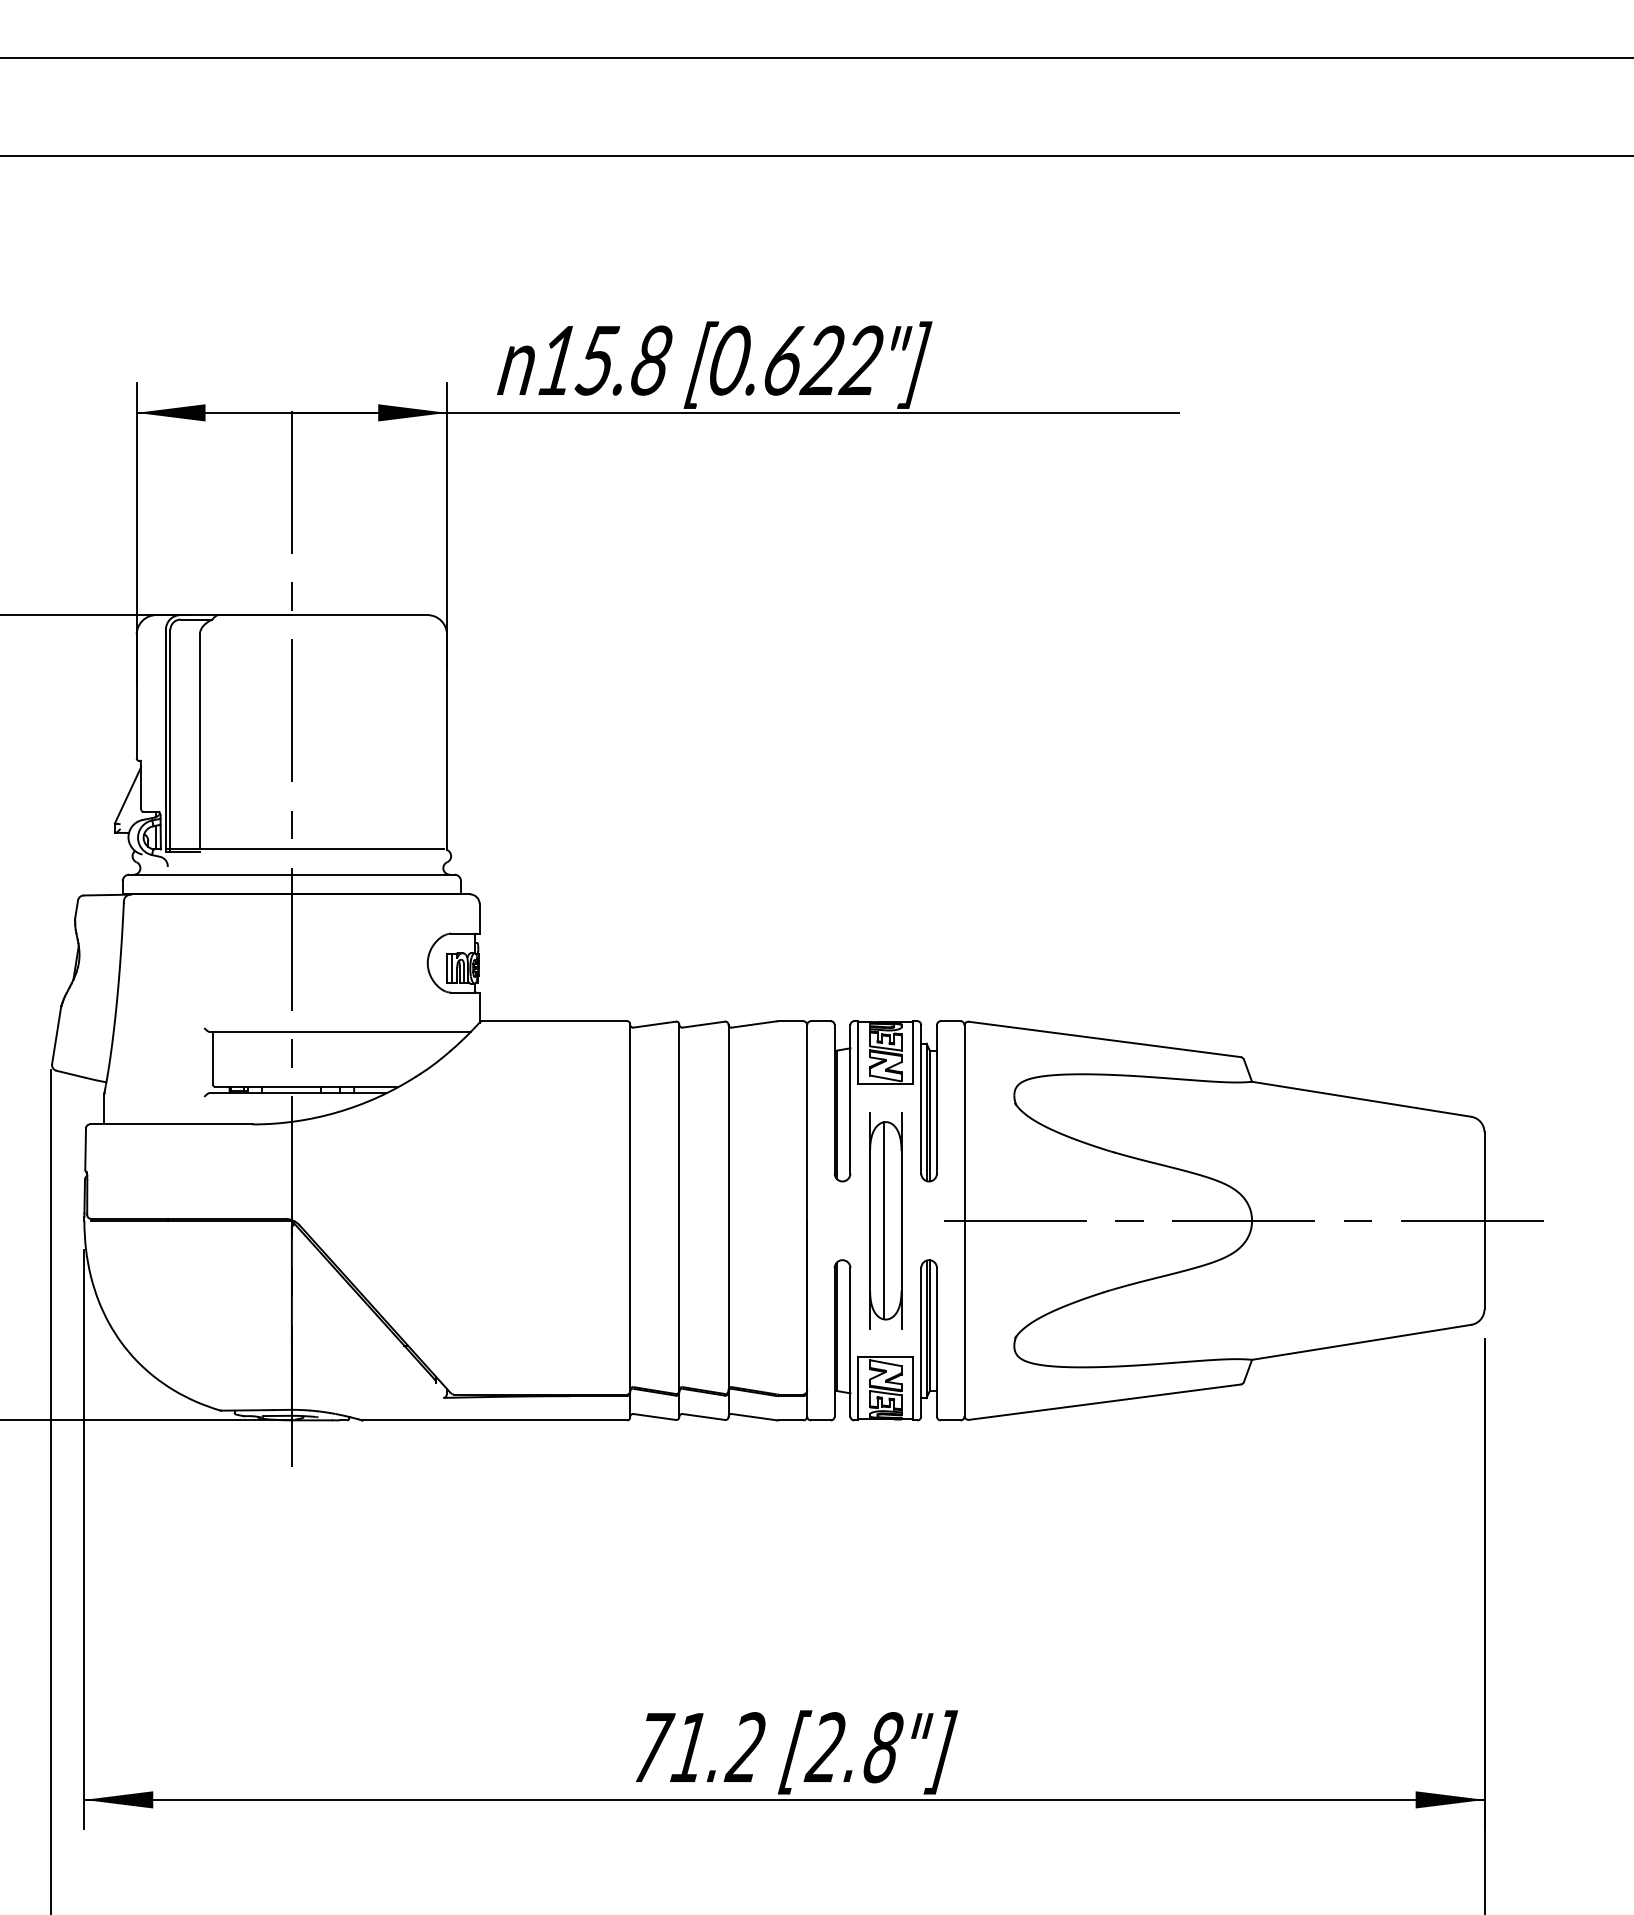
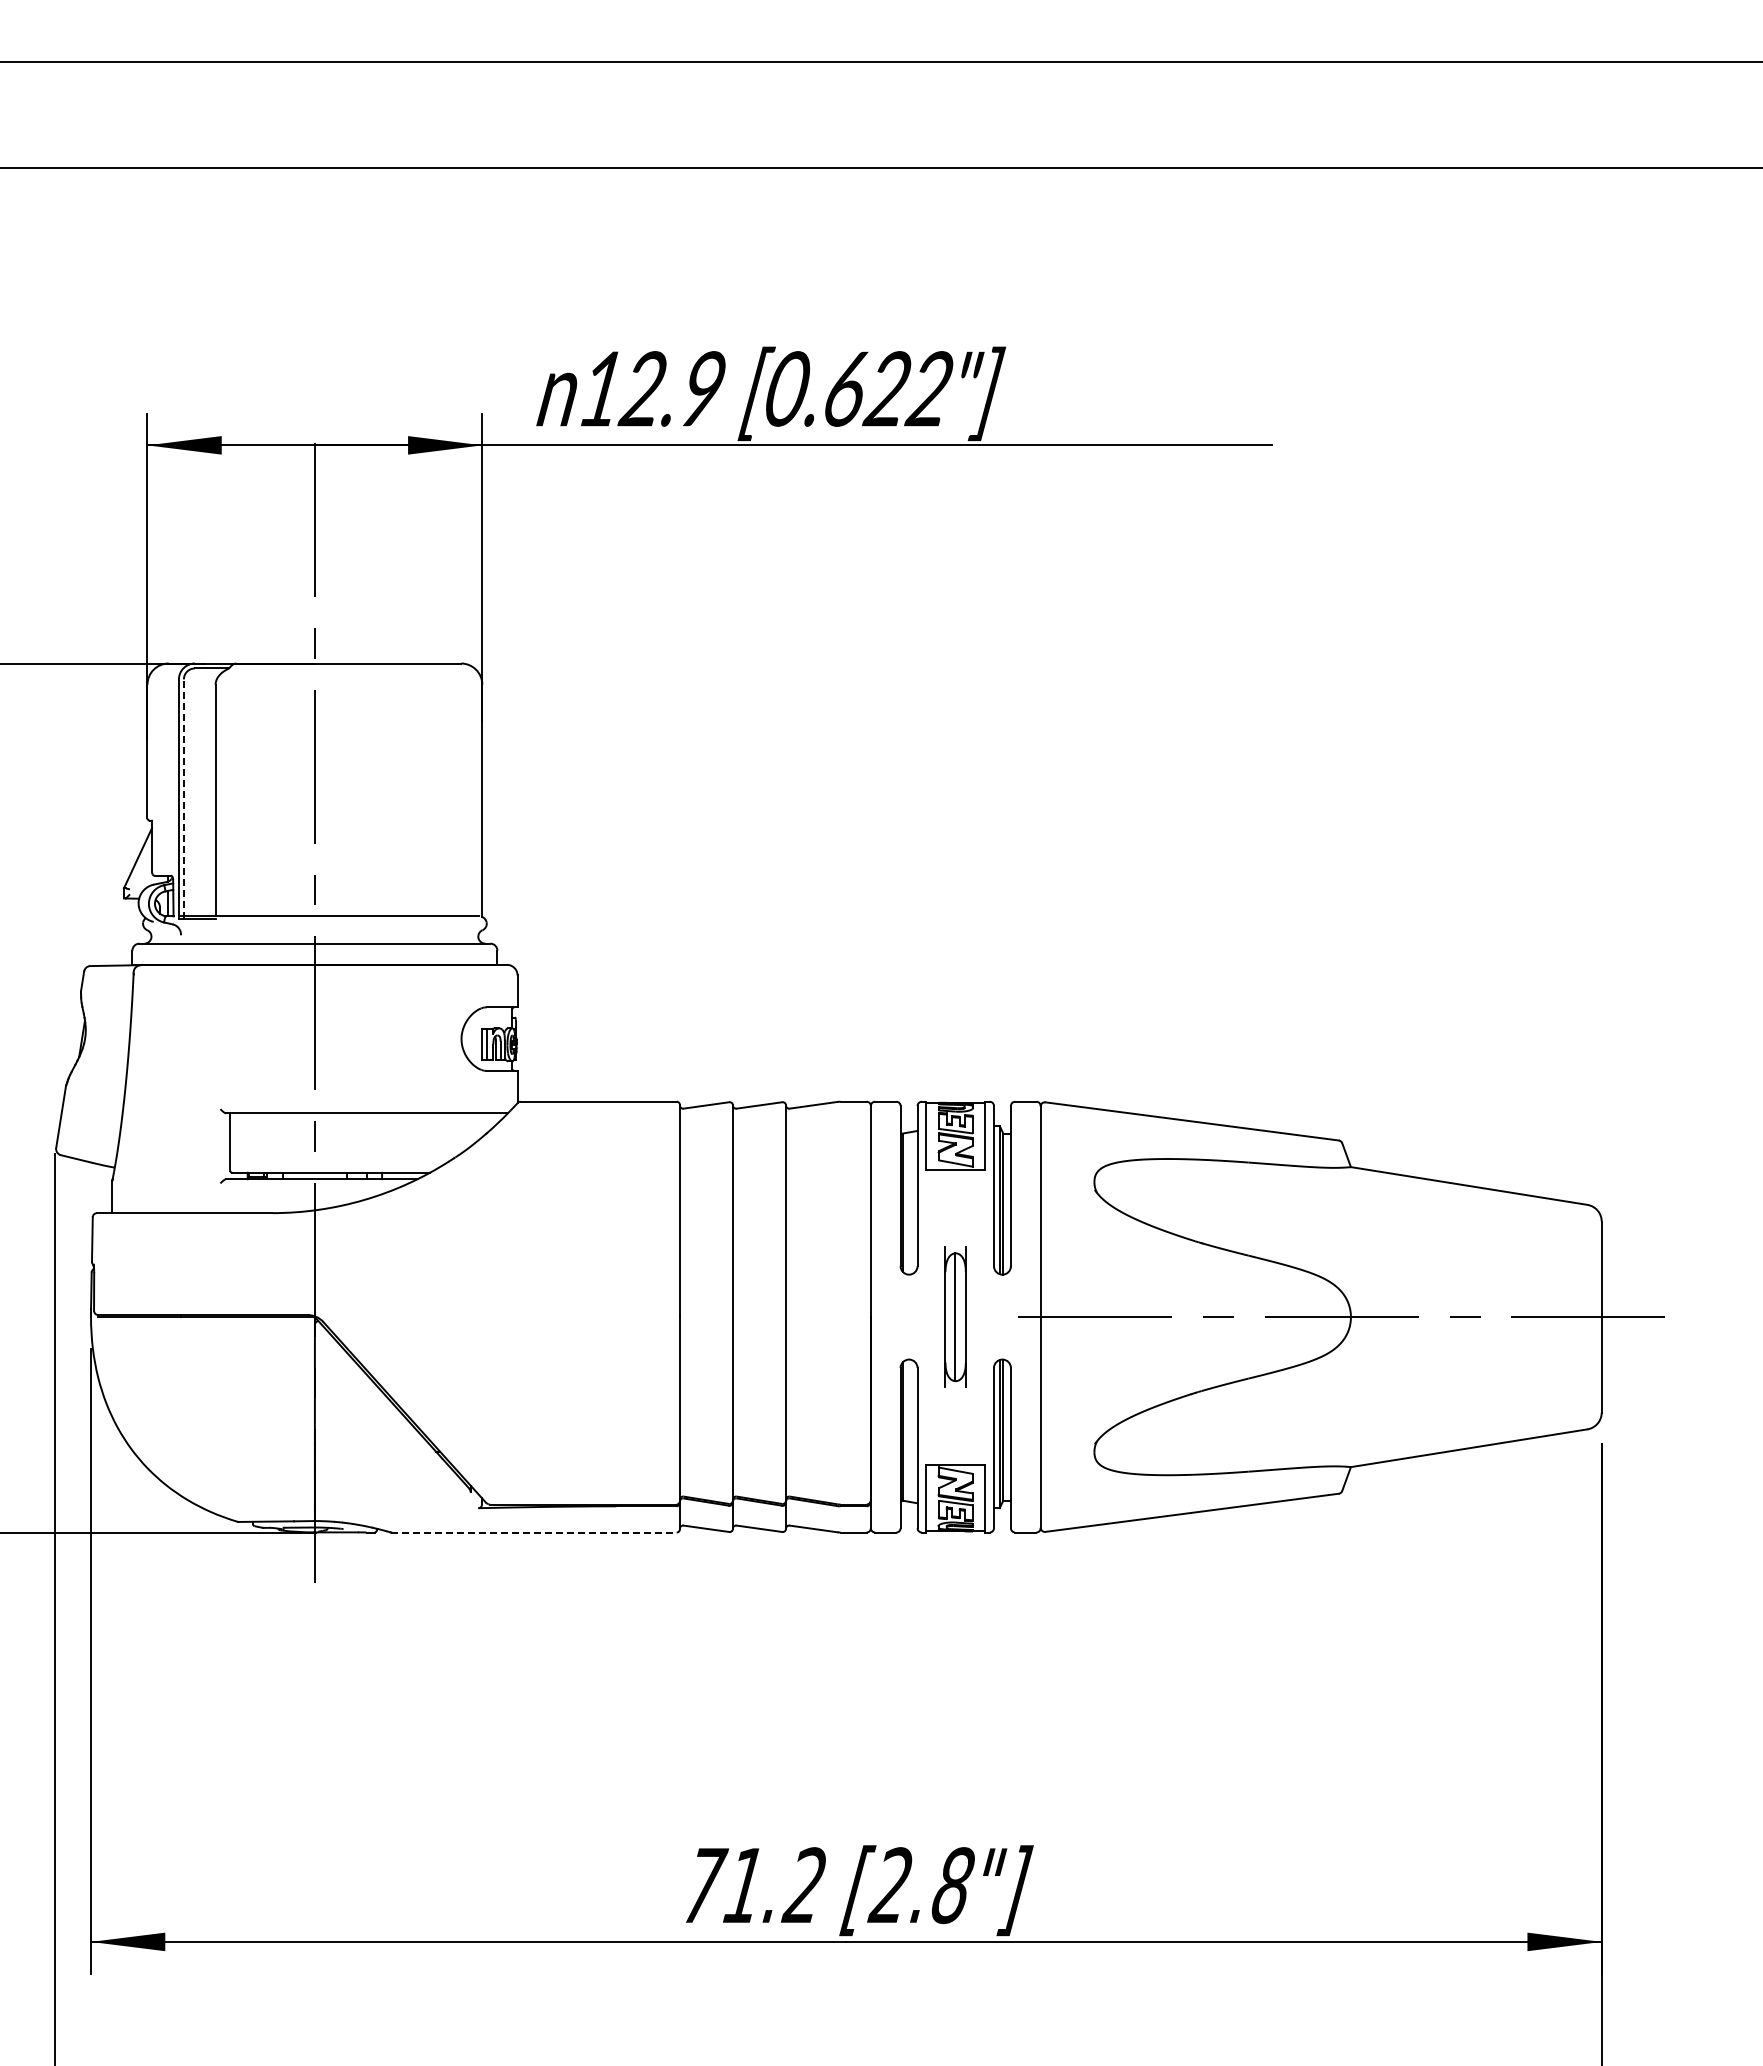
text: (622, 360) -> (671, 388), 15.8 -> 12.9
line: (170, 741) -> (183, 799), solid -> dashed
part: (885, 1221) -> (955, 1317), size x0.6
line: (495, 1420) -> (534, 1532), solid -> dashed

